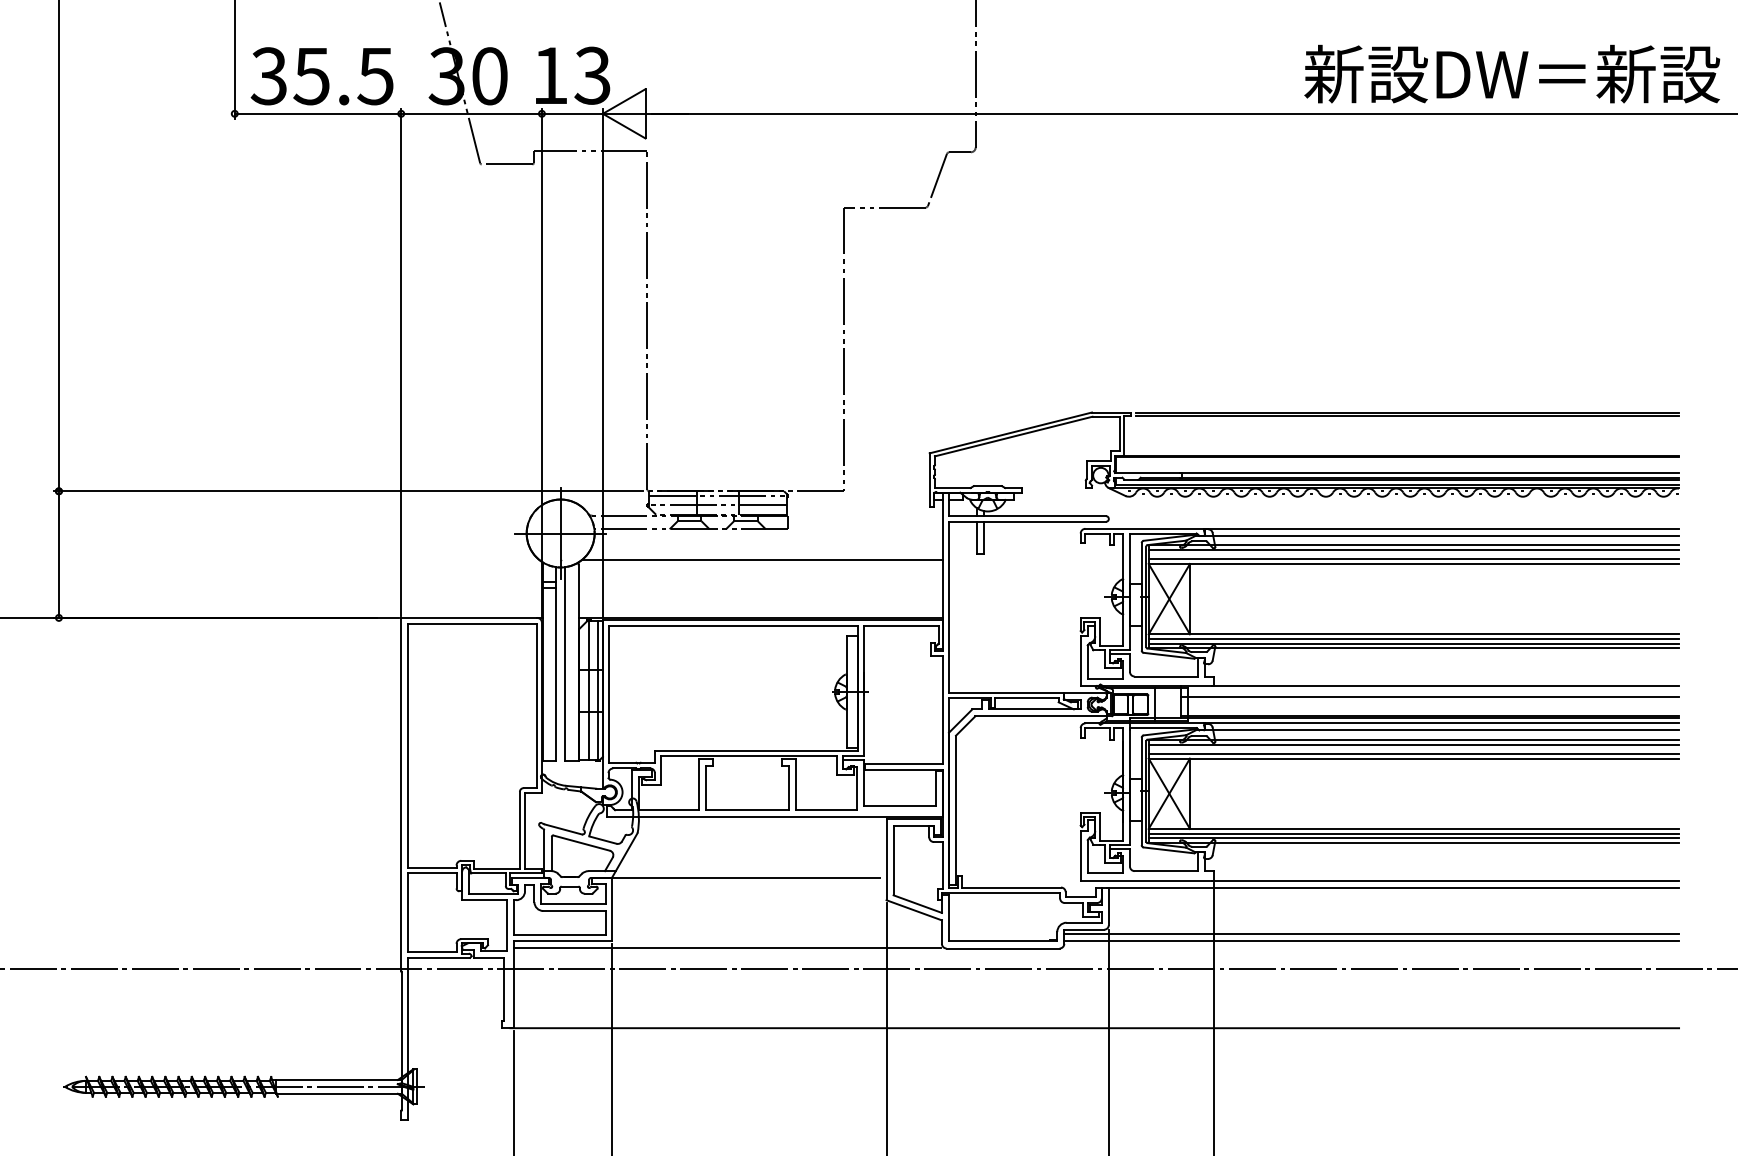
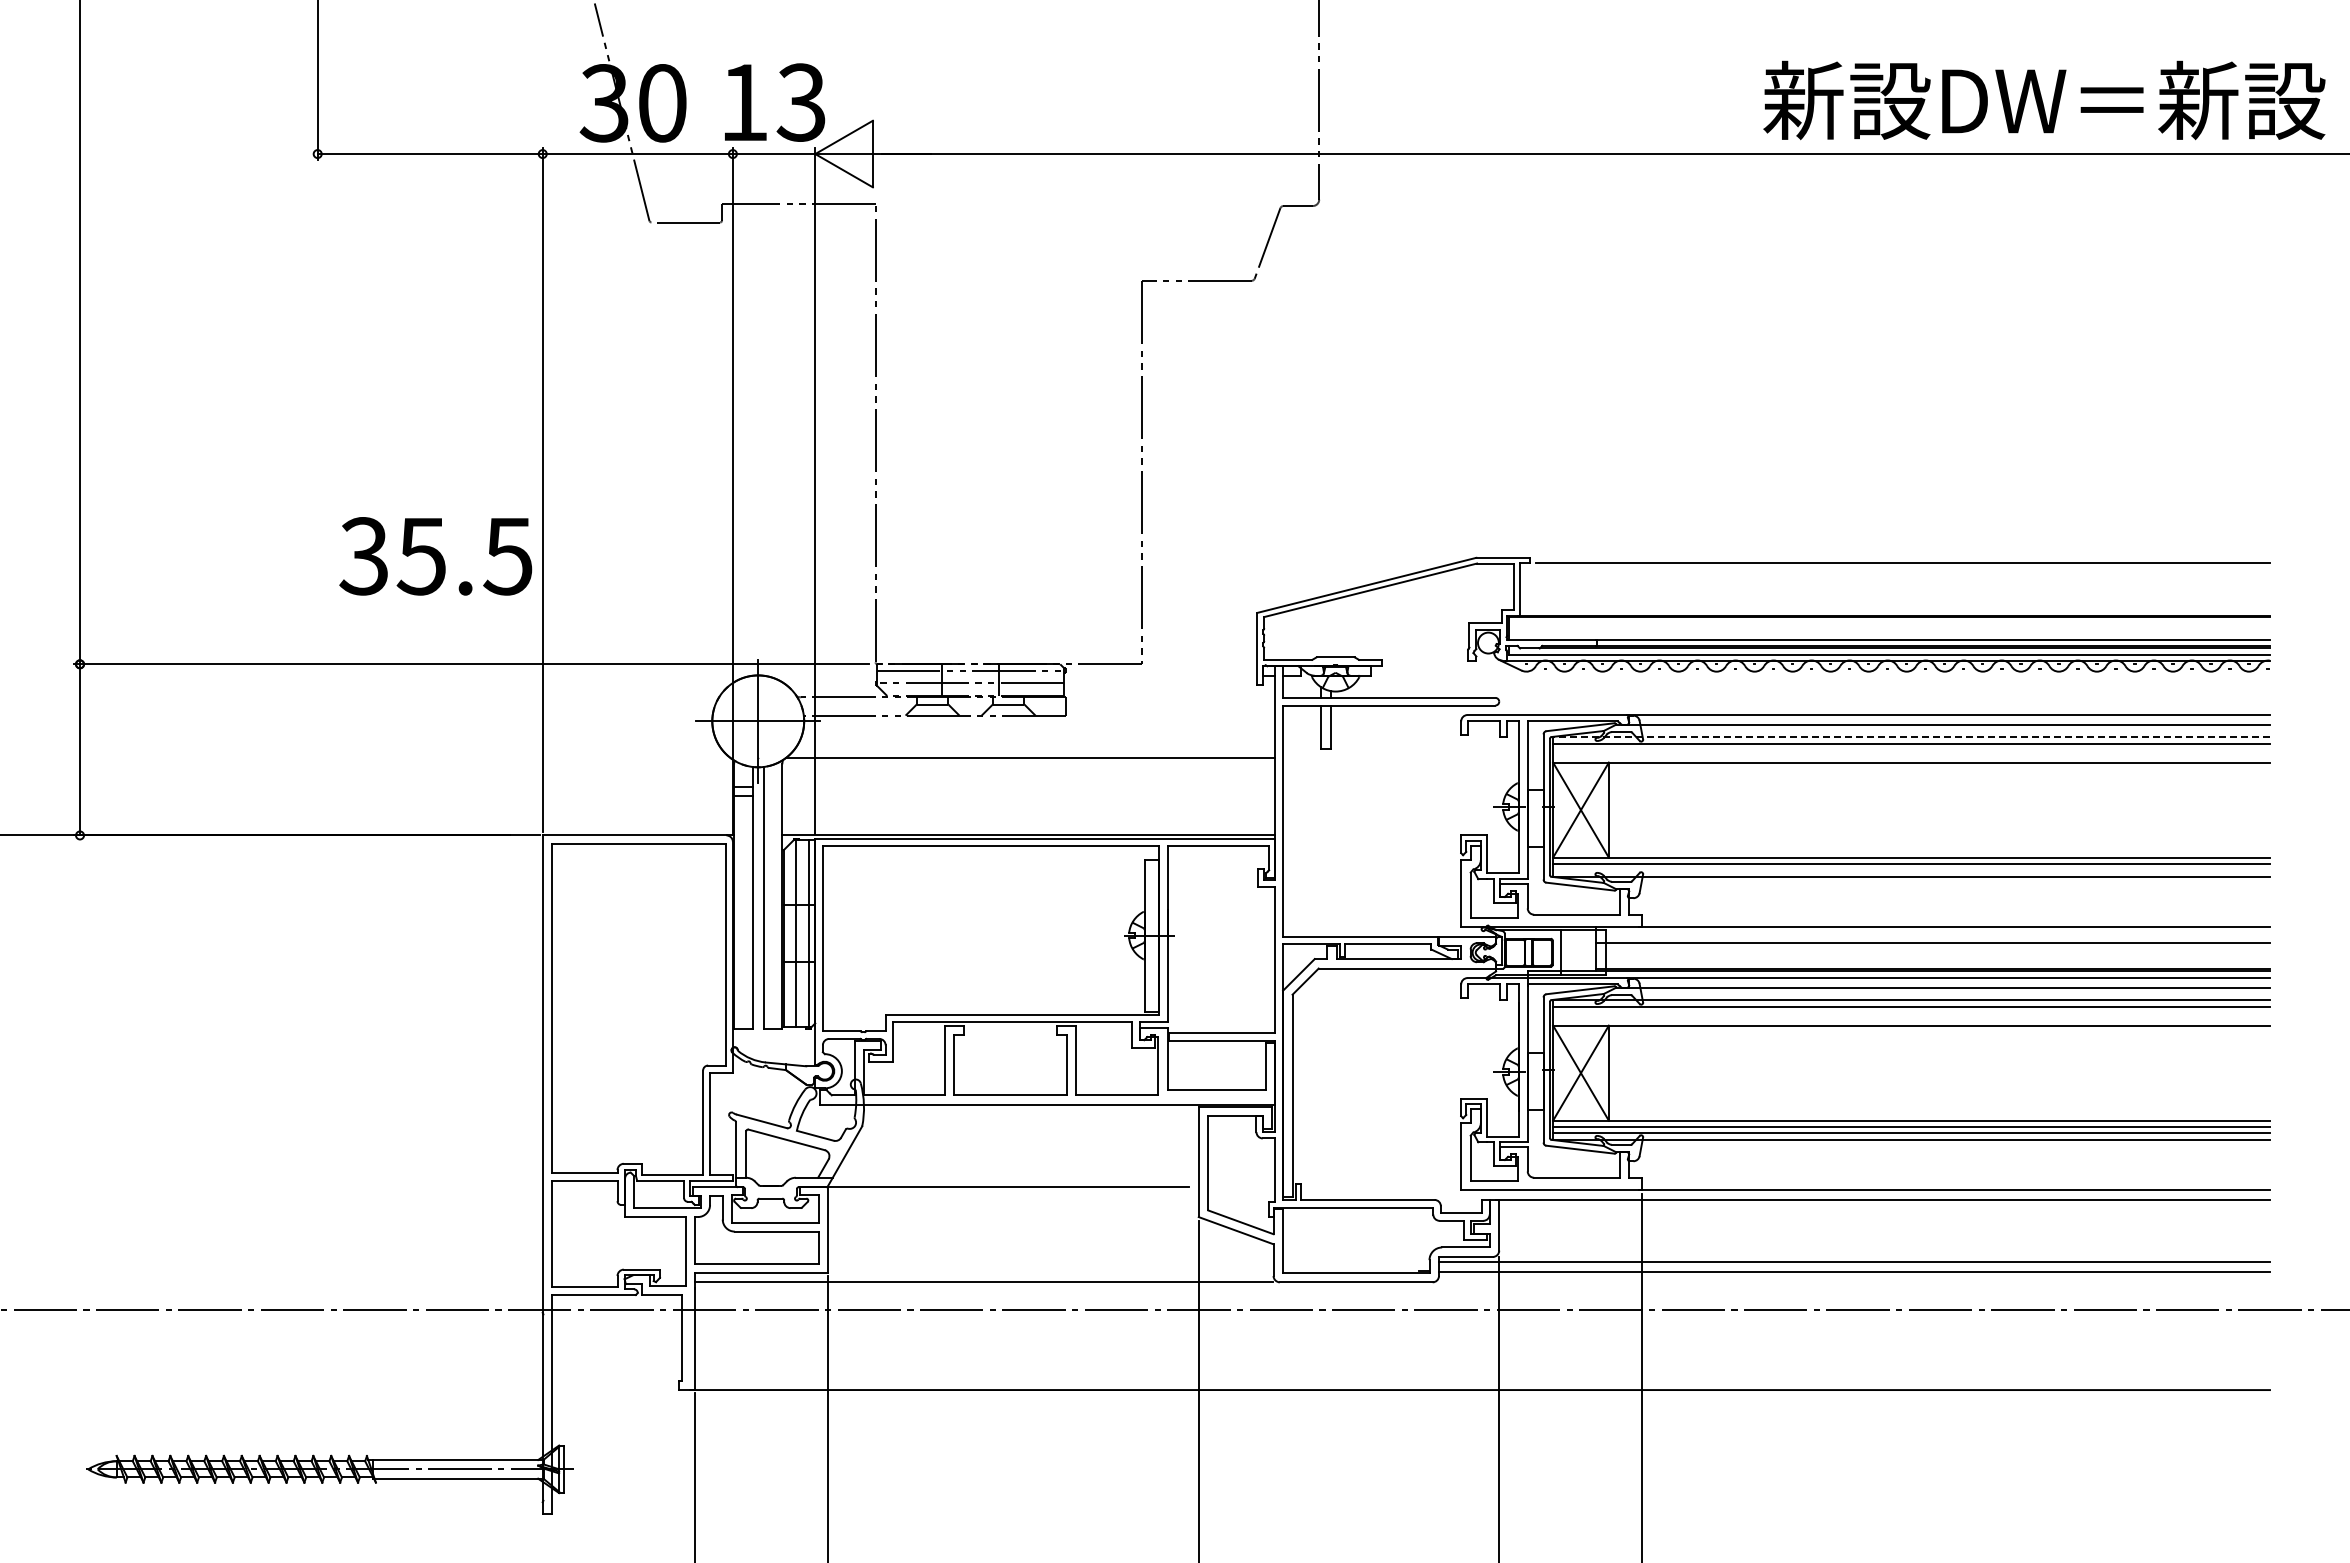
text: (321, 76) -> (435, 556), moved
line: (1407, 412) -> (1902, 557), removed
line: (1413, 545) -> (1911, 737), solid -> dashed
line: (1413, 559) -> (1911, 756), removed
line: (1413, 643) -> (1911, 870), removed
line: (1413, 754) -> (1911, 1019), removed

